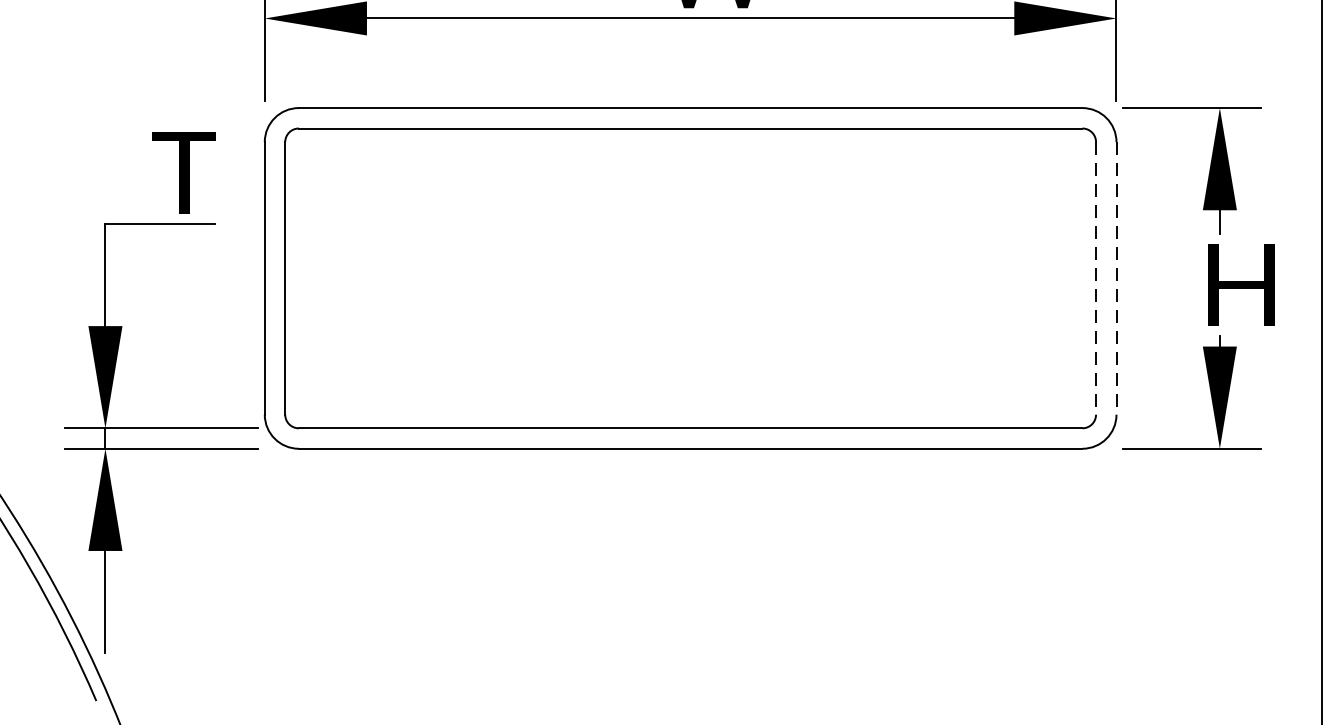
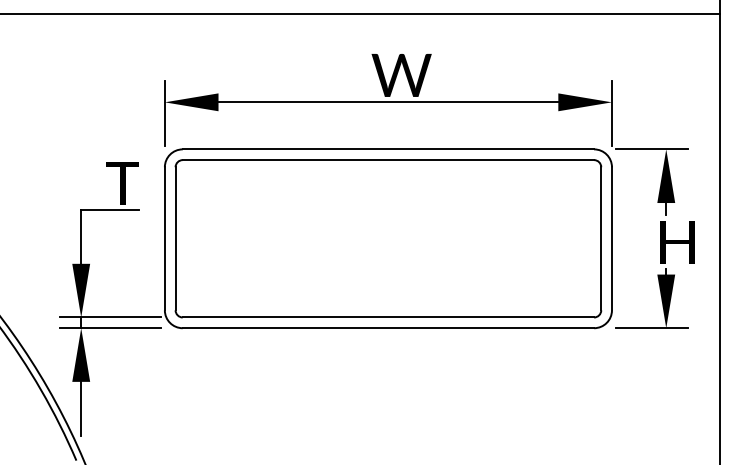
line: (1096, 277) -> (601, 238), dashed -> solid
line: (1115, 277) -> (611, 238), dashed -> solid

